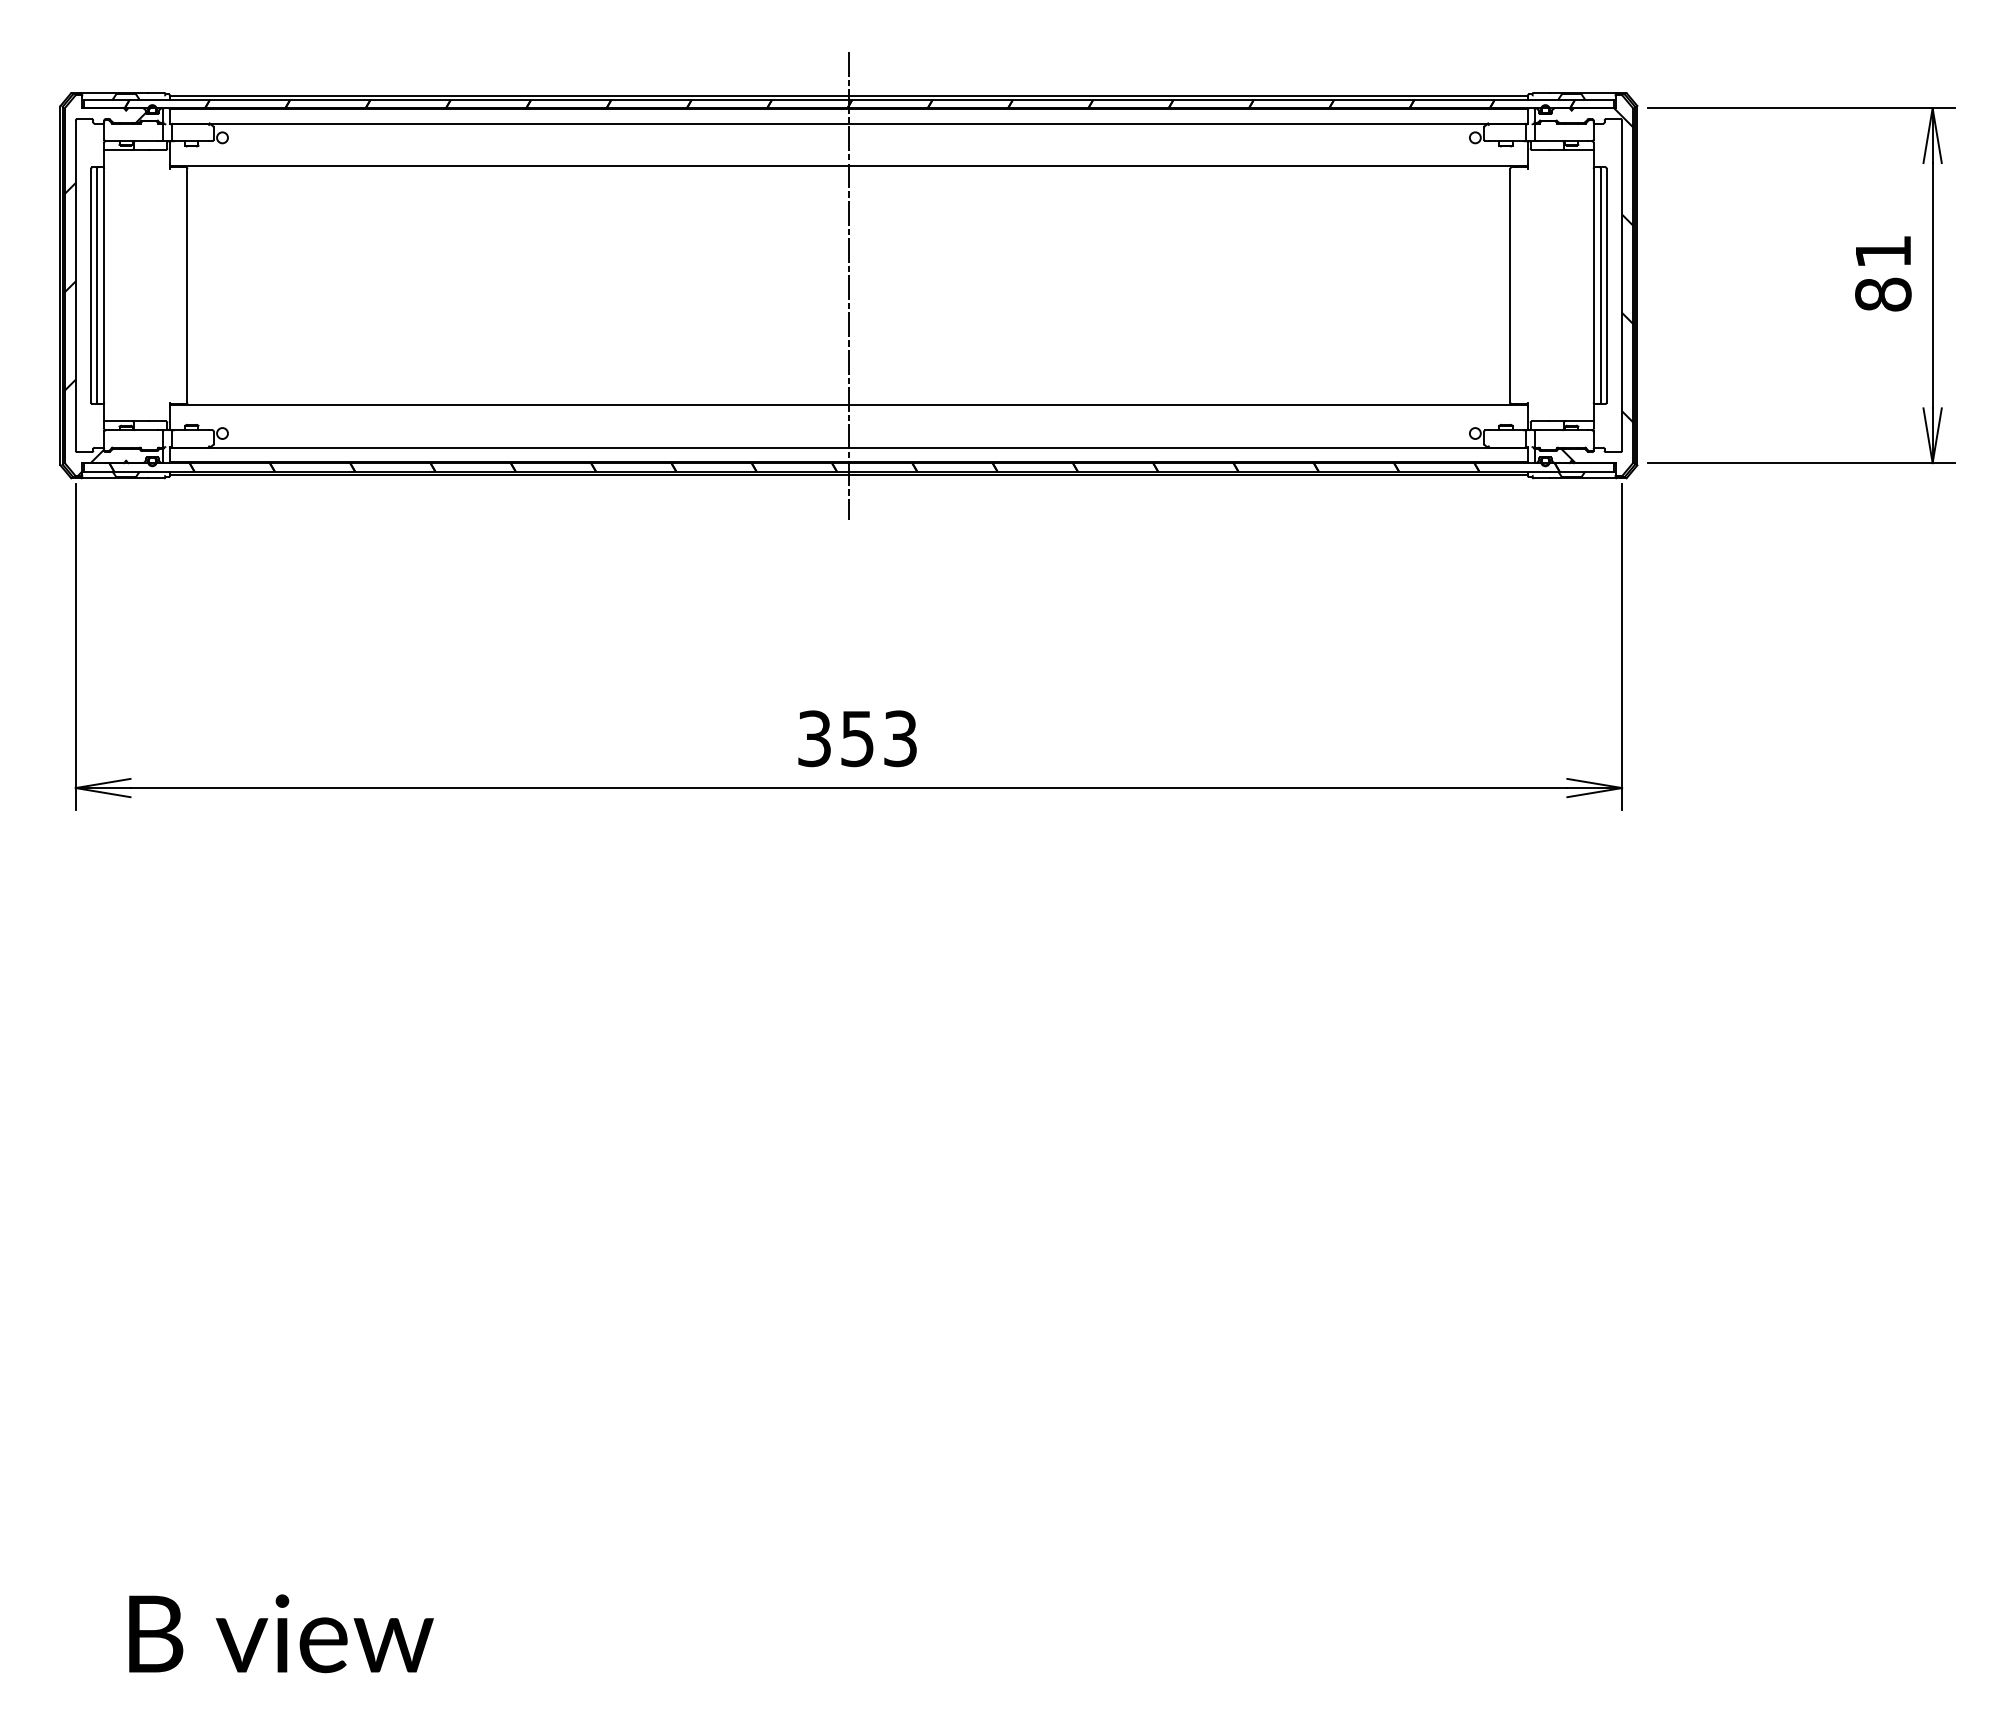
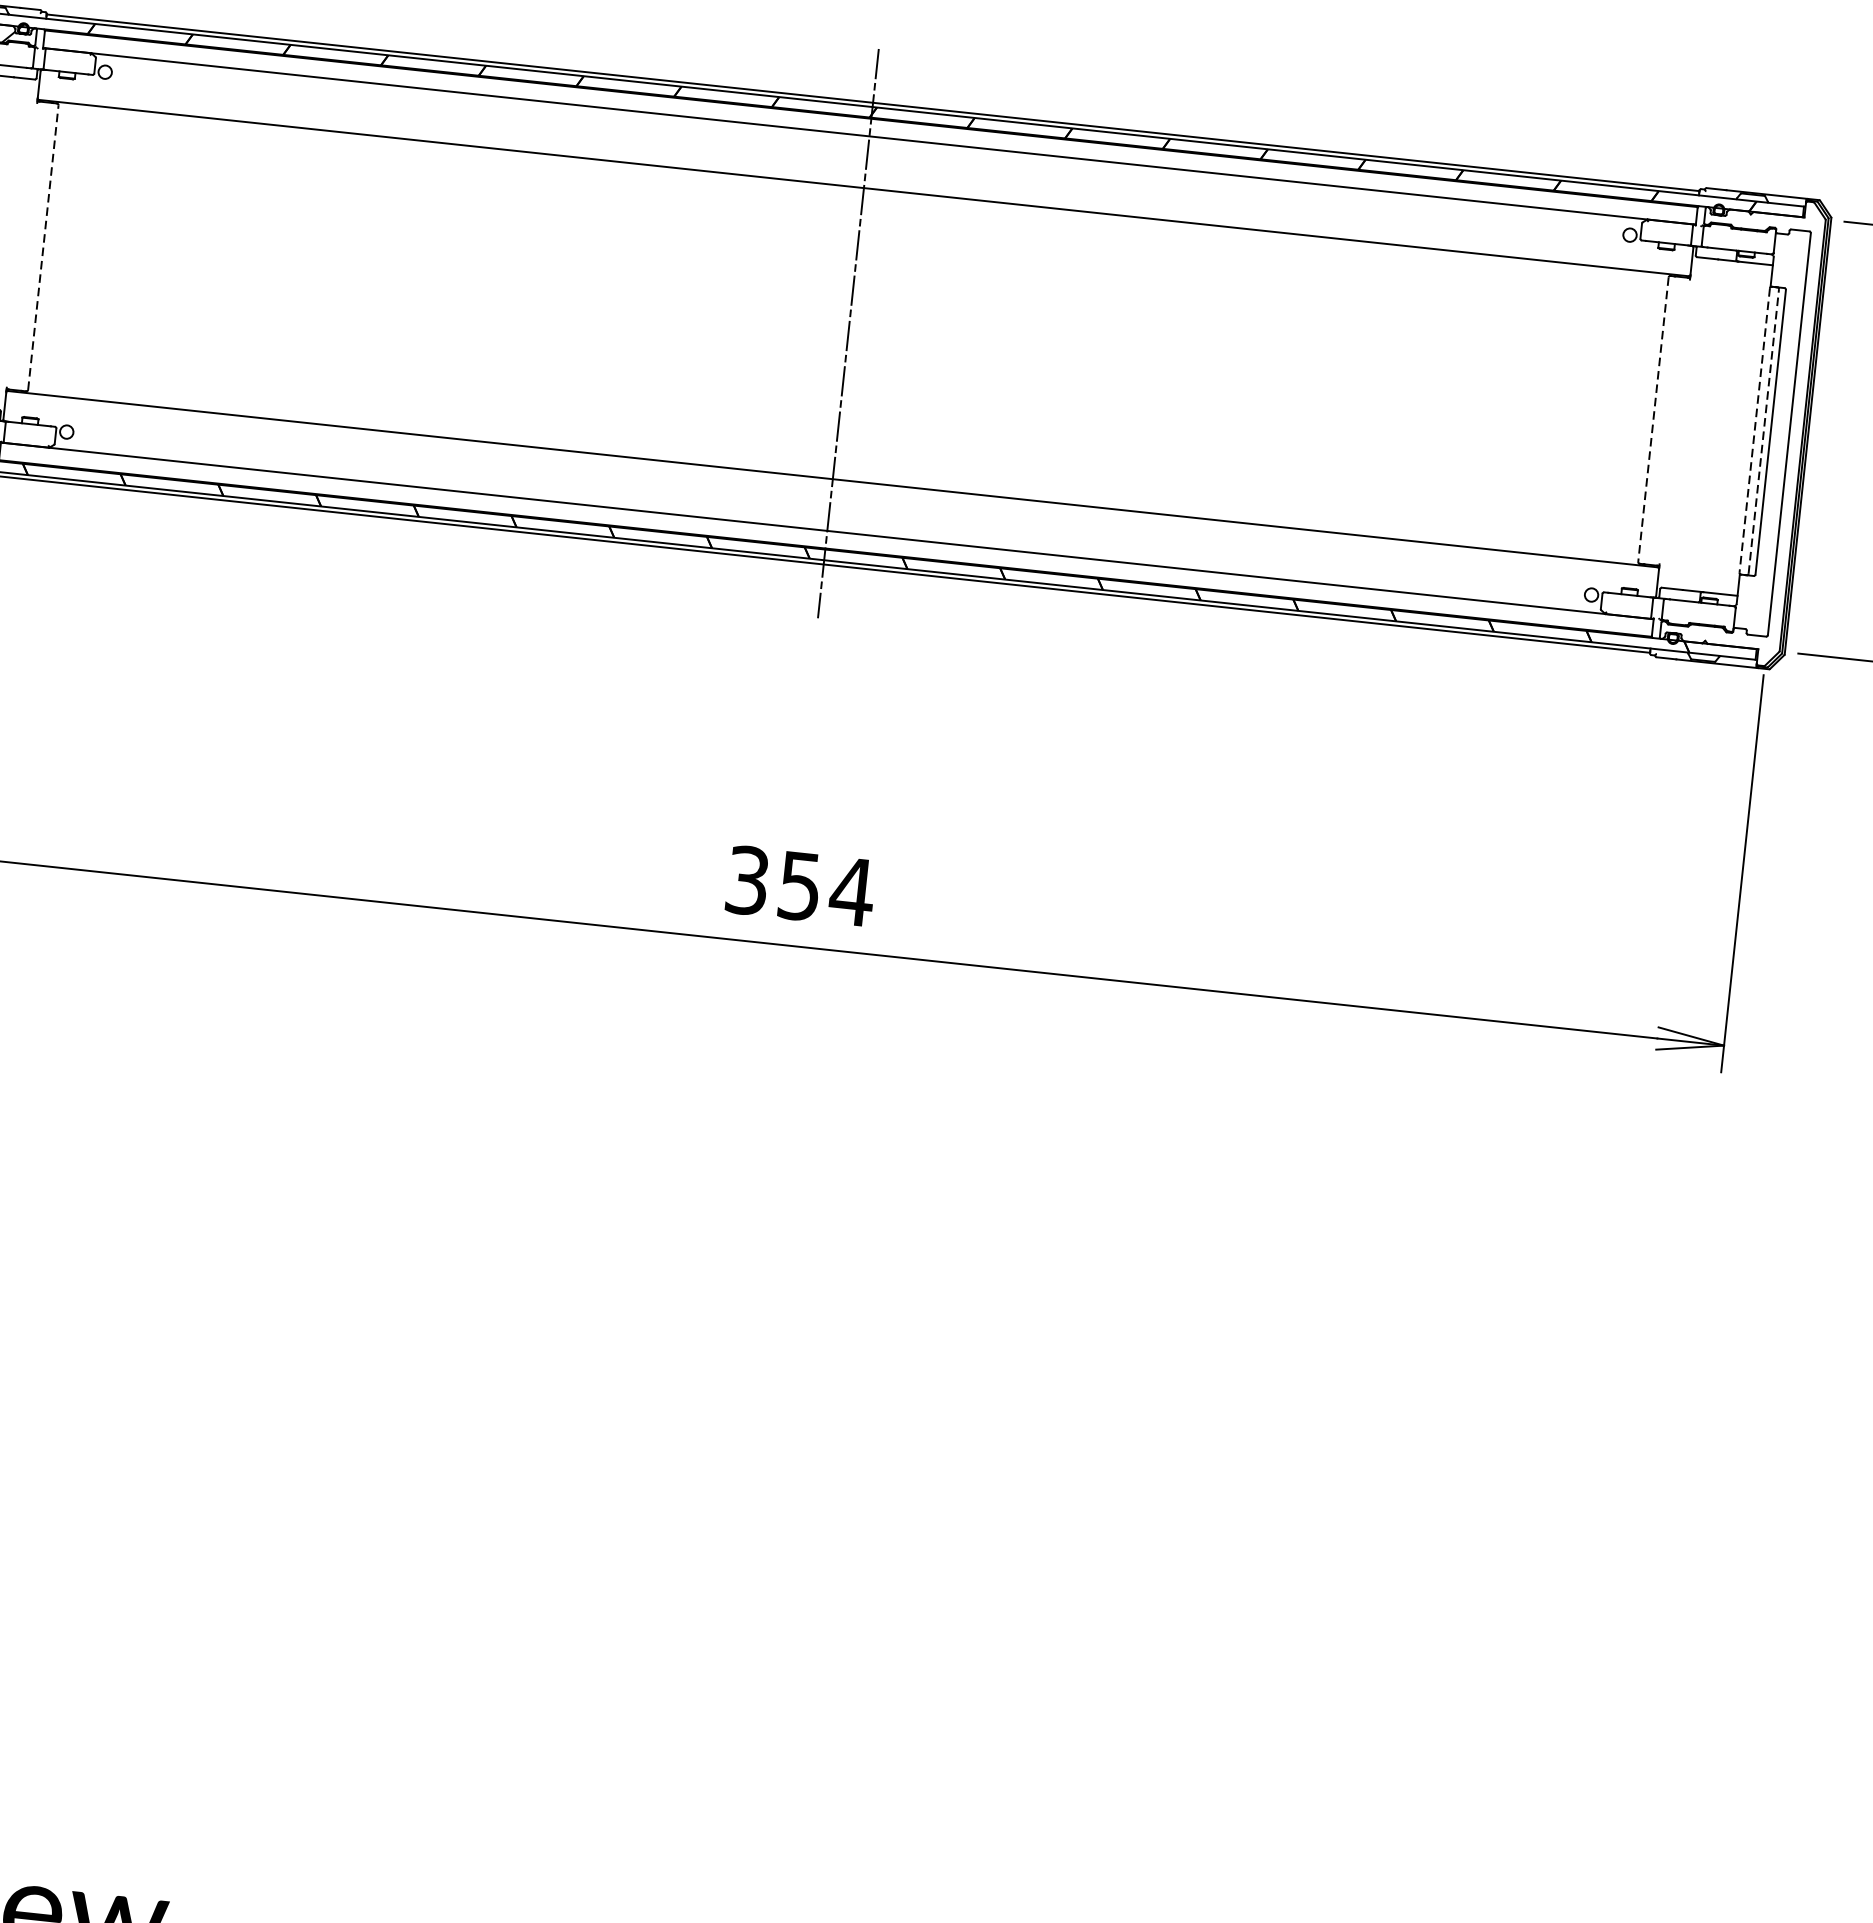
line: (187, 285) -> (43, 247), solid -> dashed
line: (1510, 285) -> (1653, 419), solid -> dashed
line: (1593, 285) -> (1754, 430), solid -> dashed
hatch: (1597, 285) -> (1759, 430), removed
line: (1601, 285) -> (1764, 431), solid -> dashed
text: (900, 738) -> (852, 891), 353 -> 354

